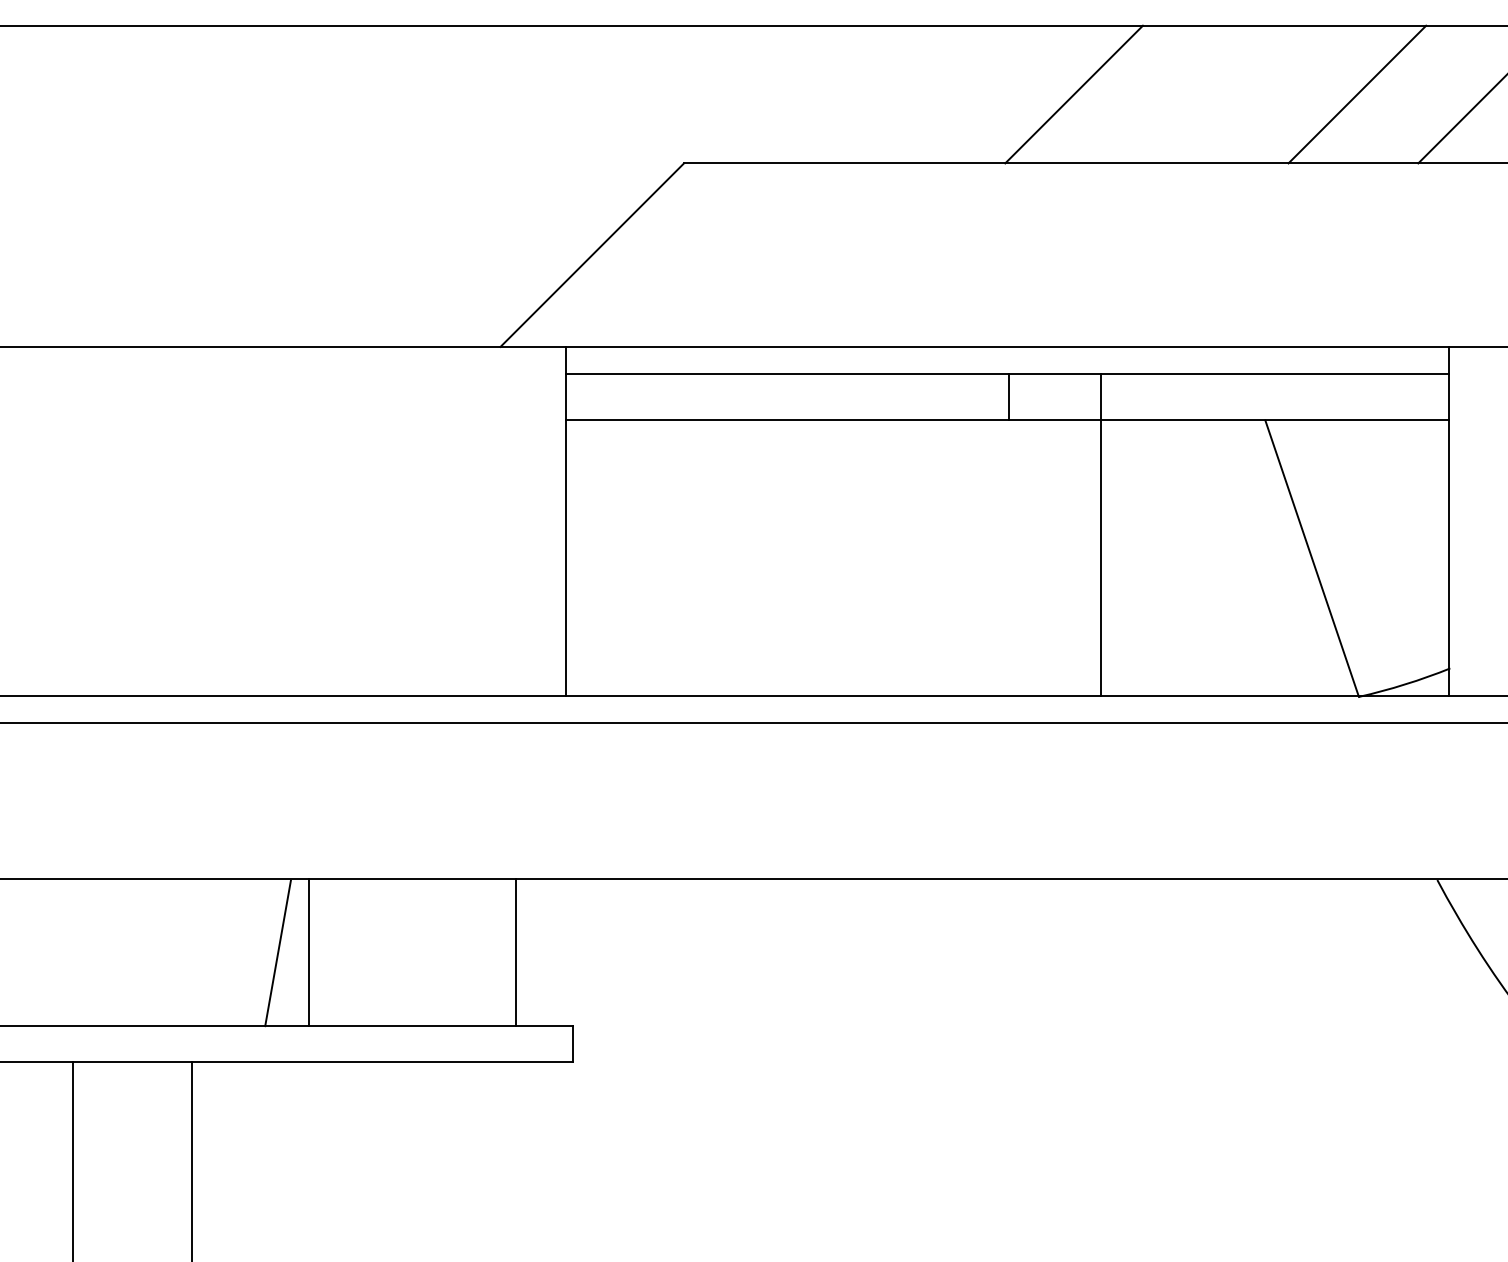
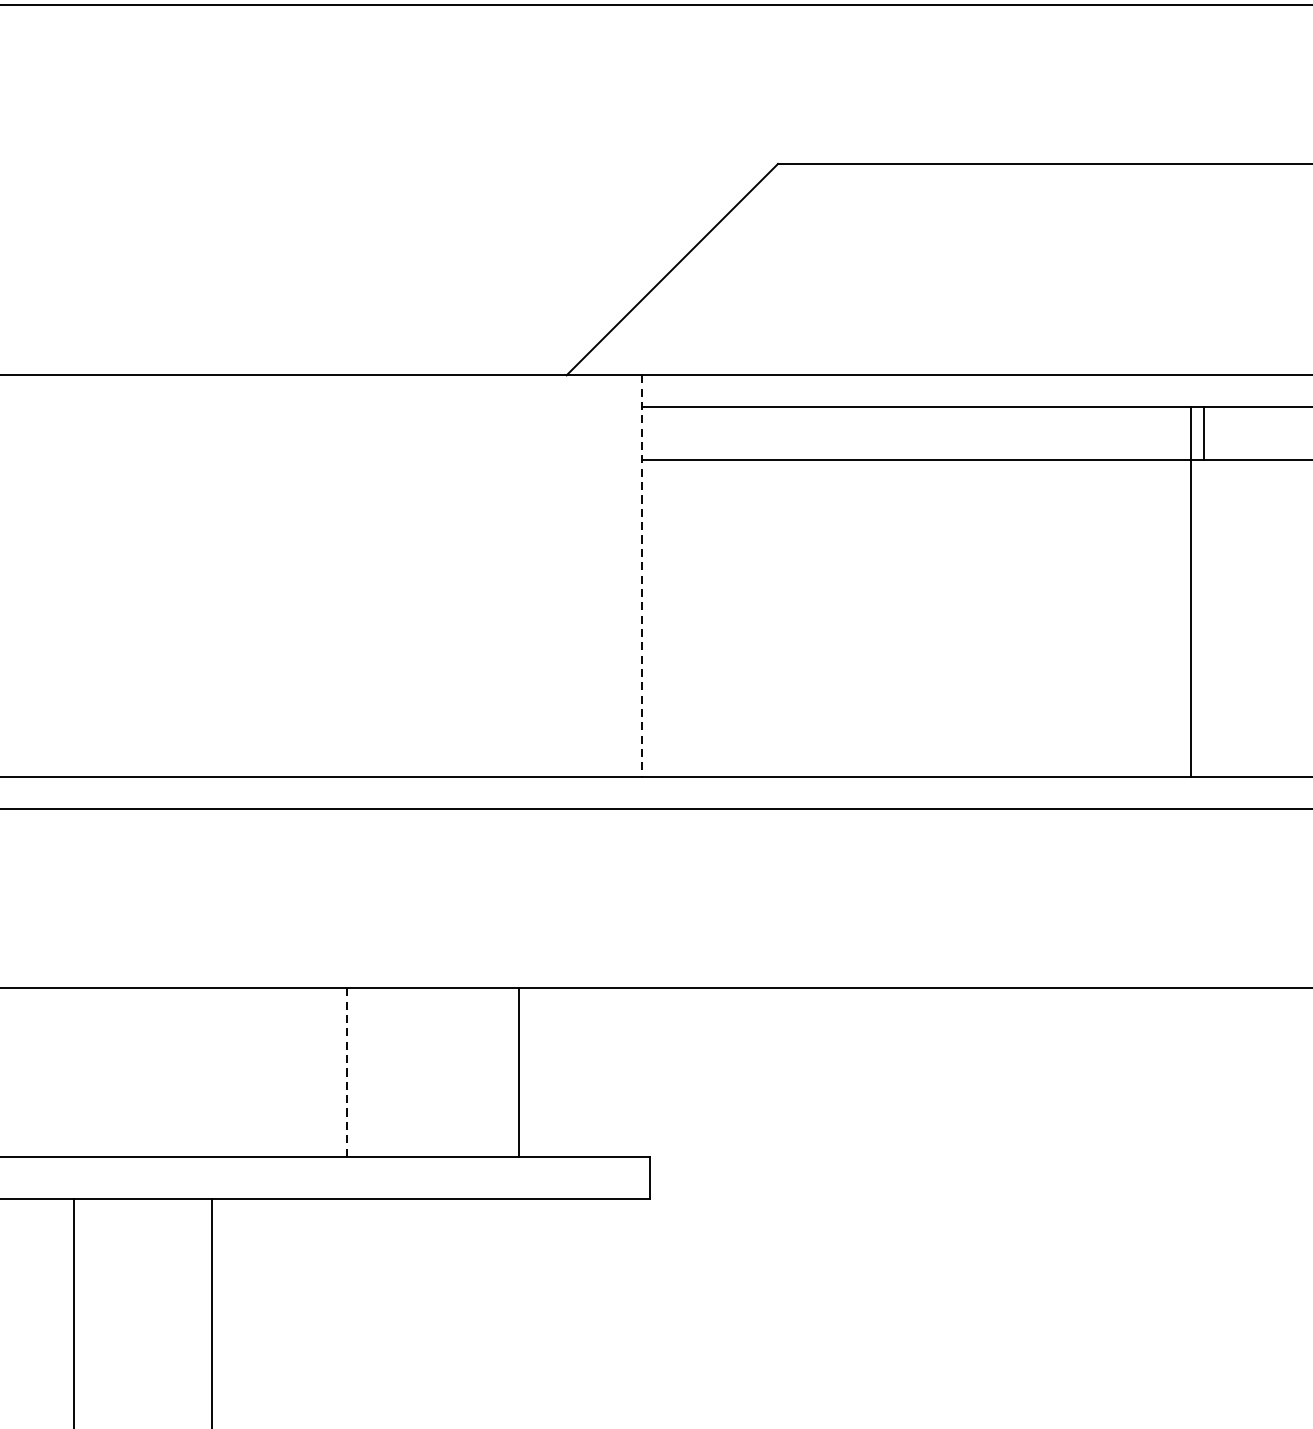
line: (1073, 94) -> (1226, 84), removed
line: (1009, 397) -> (1204, 433), moved
line: (565, 521) -> (641, 576), solid -> dashed
line: (1101, 534) -> (1191, 591), moved
line: (515, 952) -> (518, 1072), moved
line: (277, 953) -> (309, 1073), removed
line: (309, 953) -> (346, 1073), solid -> dashed

